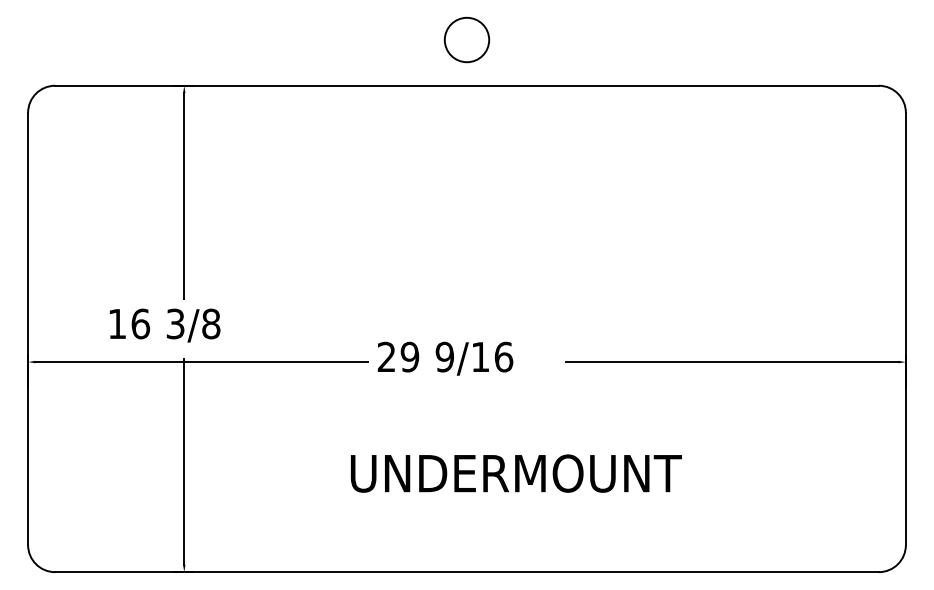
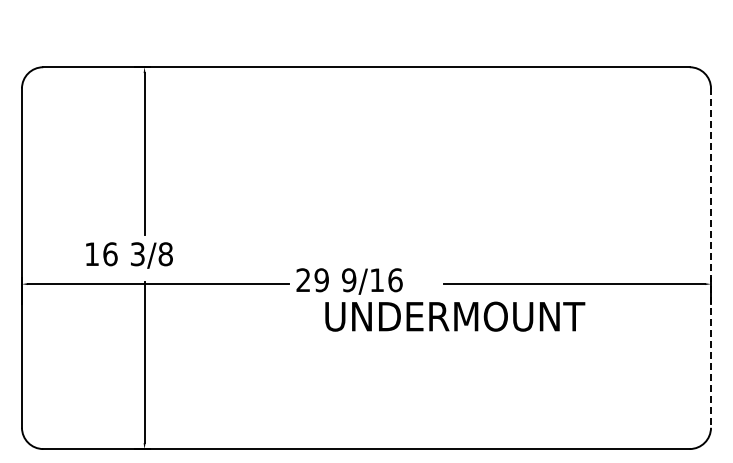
circle: (467, 40) -> (366, 31), removed
line: (906, 329) -> (711, 258), solid -> dashed
text: (516, 473) -> (455, 316), moved

